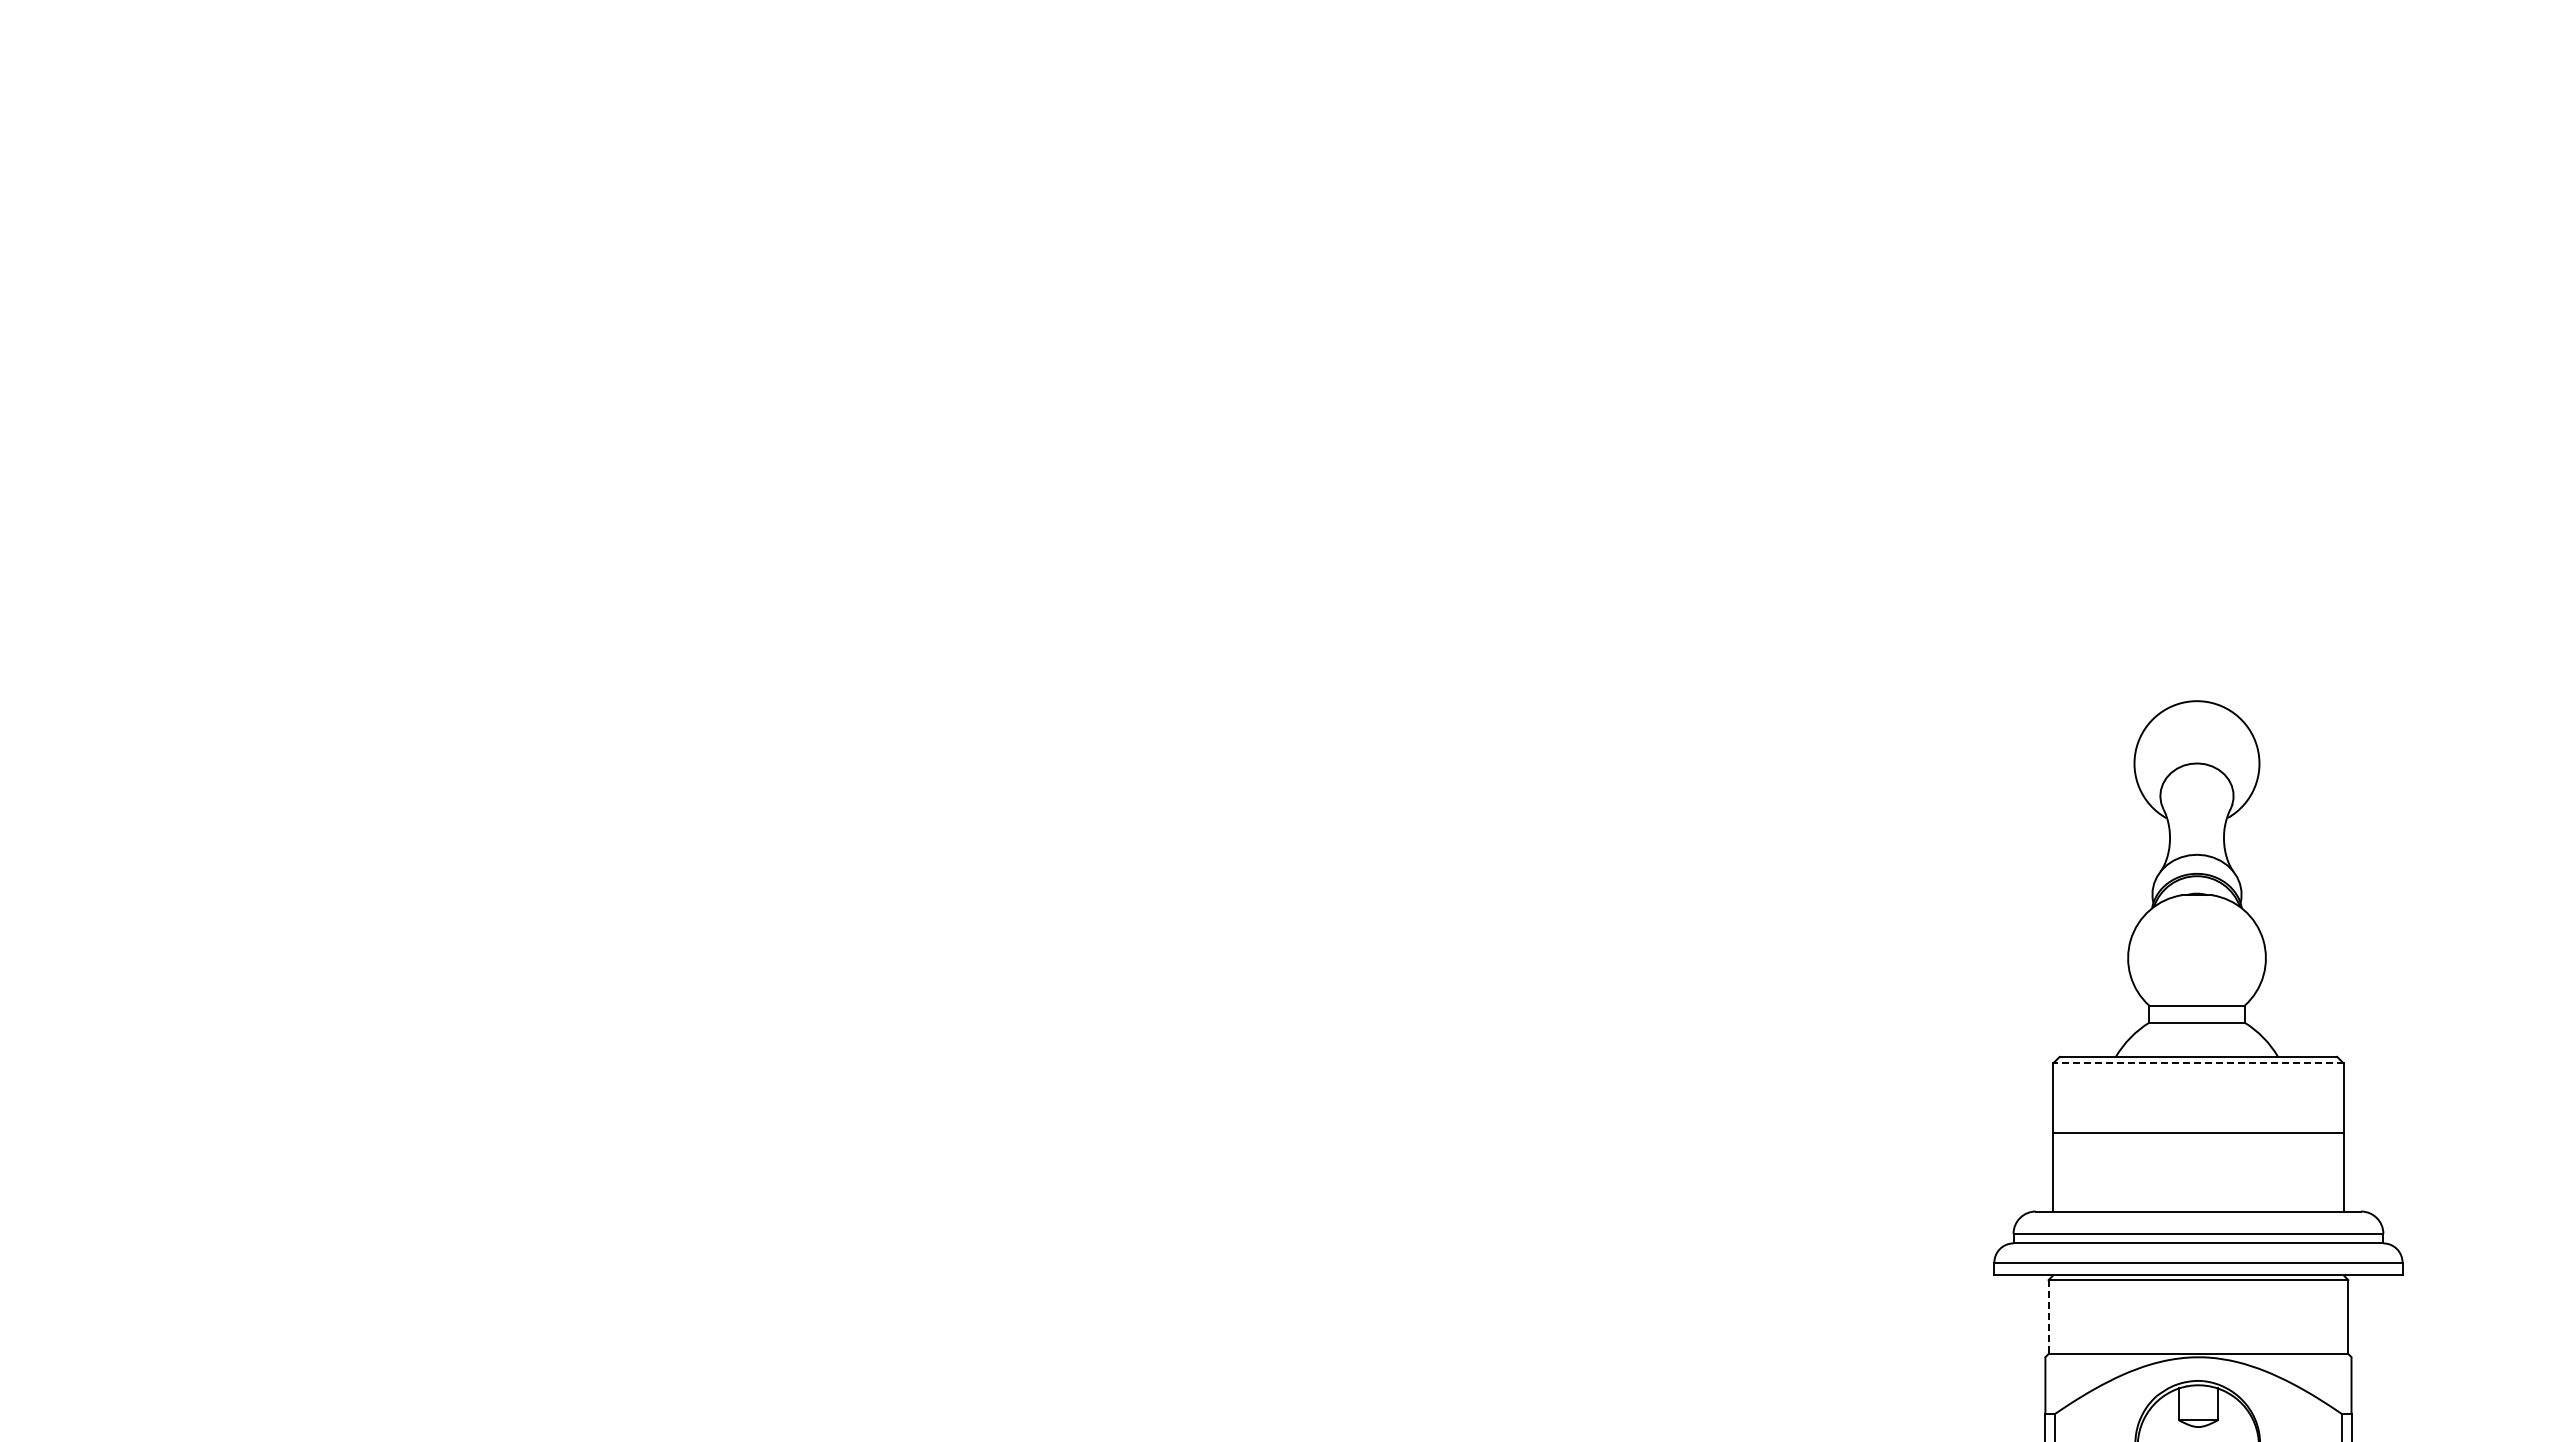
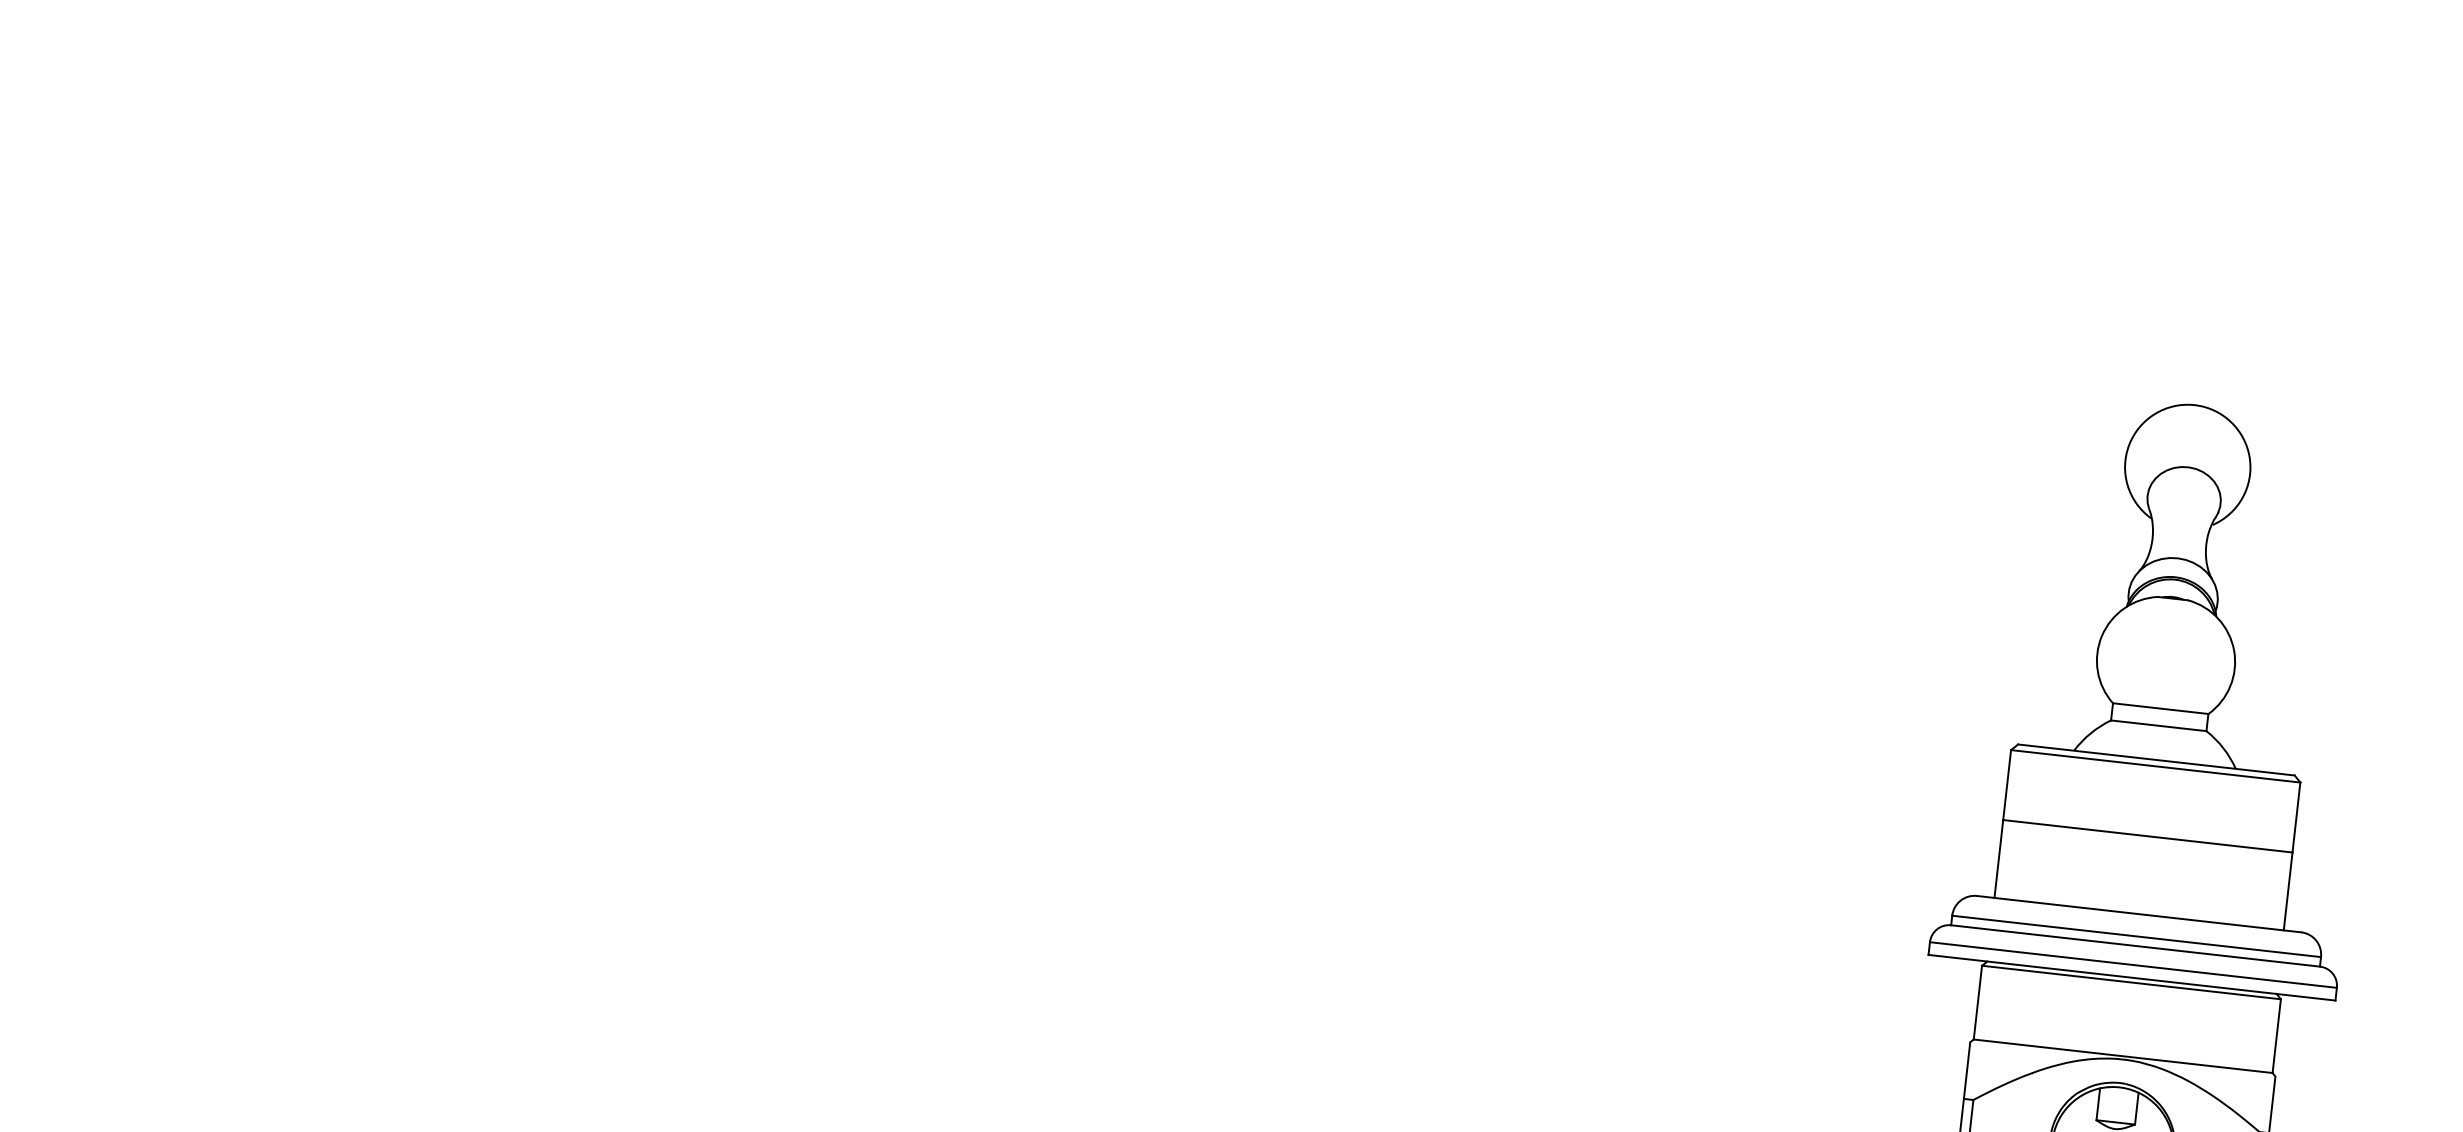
line: (2197, 1063) -> (2154, 766), dashed -> solid
line: (2048, 1317) -> (1977, 1003), dashed -> solid

